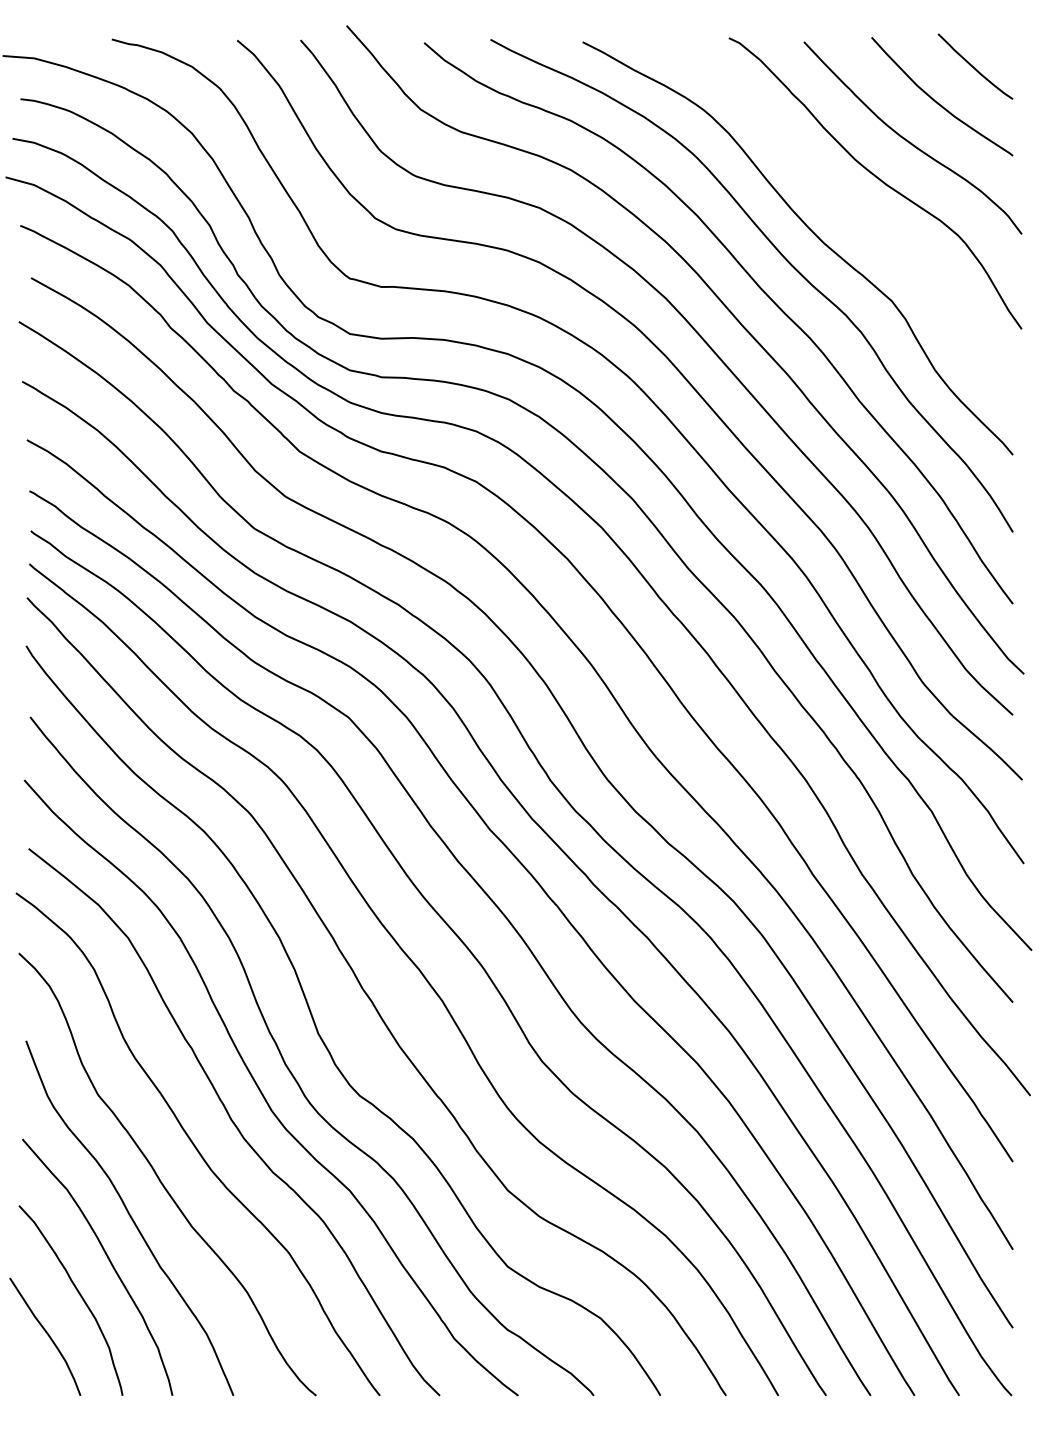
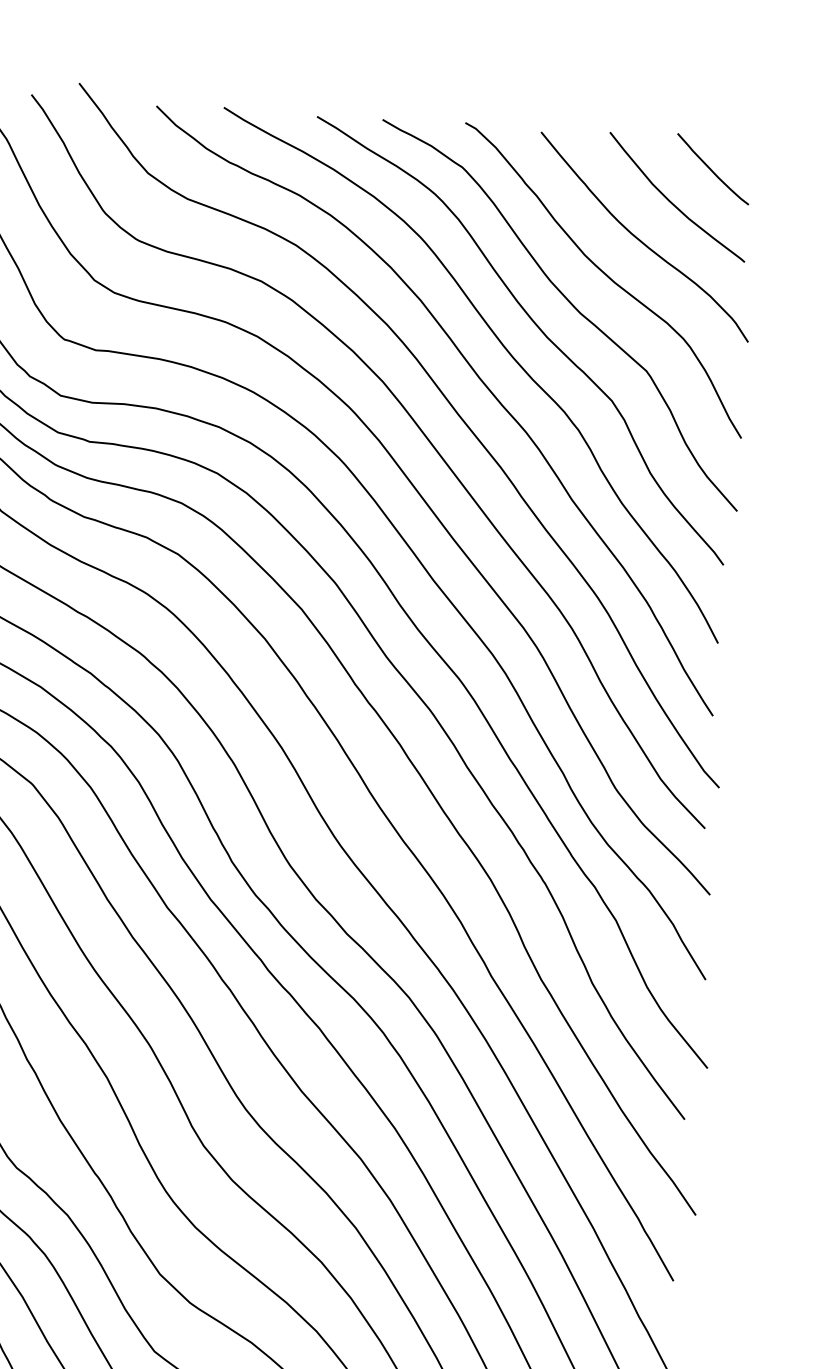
curve: (844, 209) -> (570, 304), added

